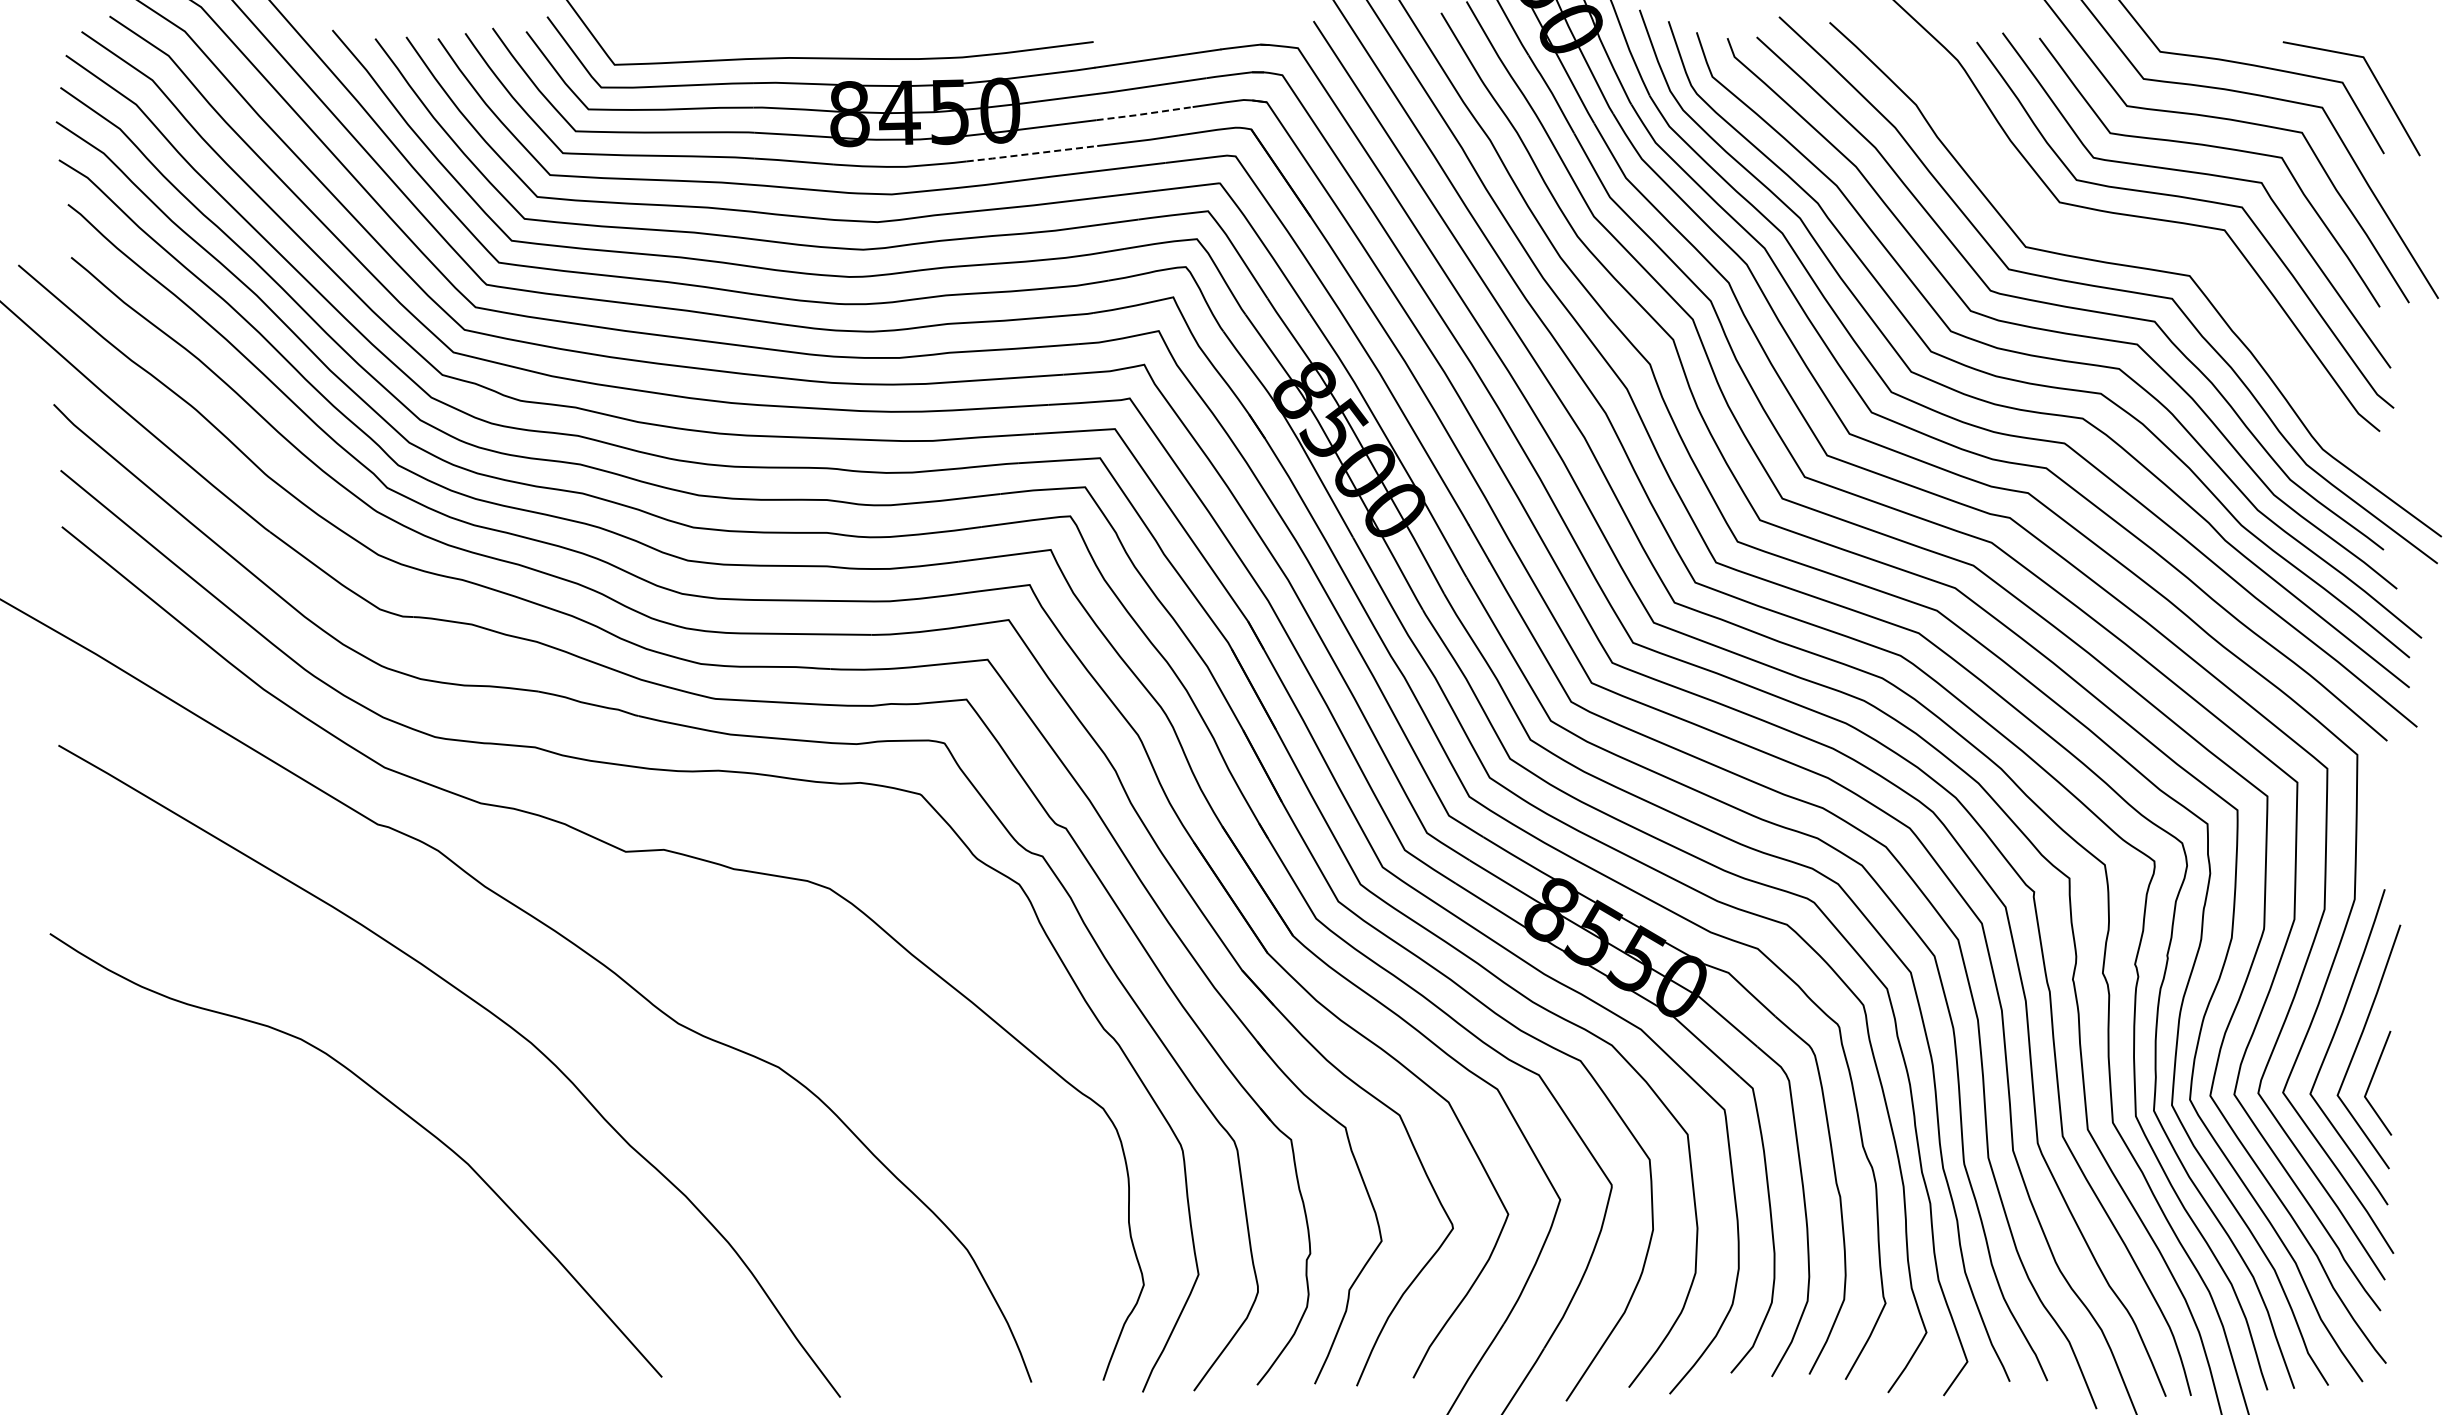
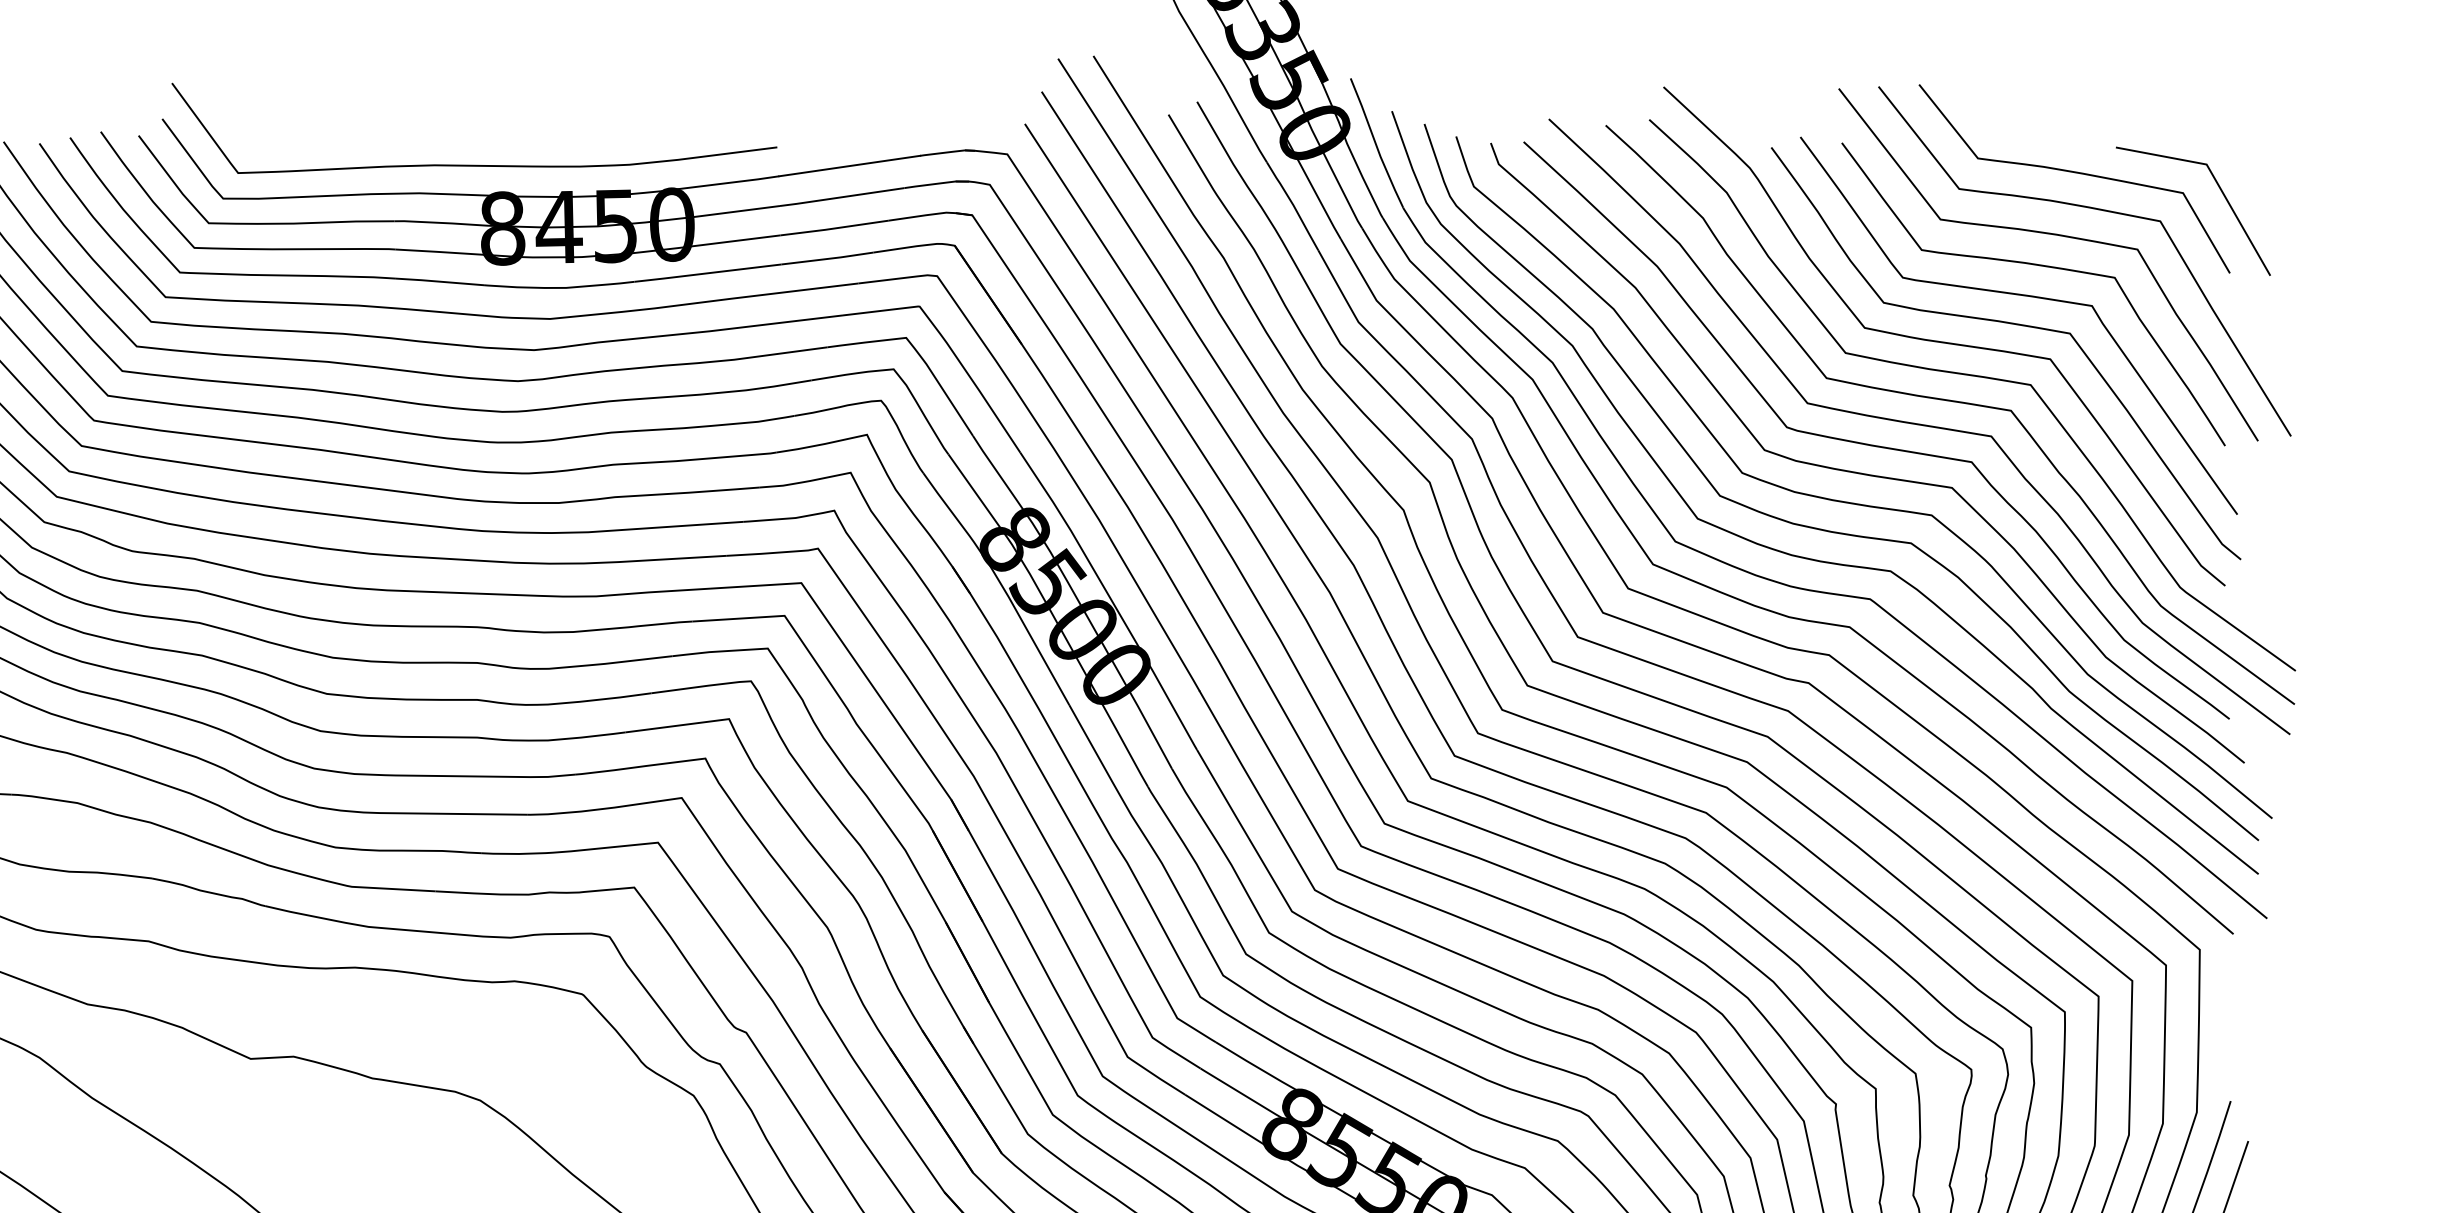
line: (1144, 114) -> (834, 228), dashed -> solid
line: (1031, 153) -> (707, 272), dashed -> solid
curve: (2159, 246) -> (1977, 377), added

